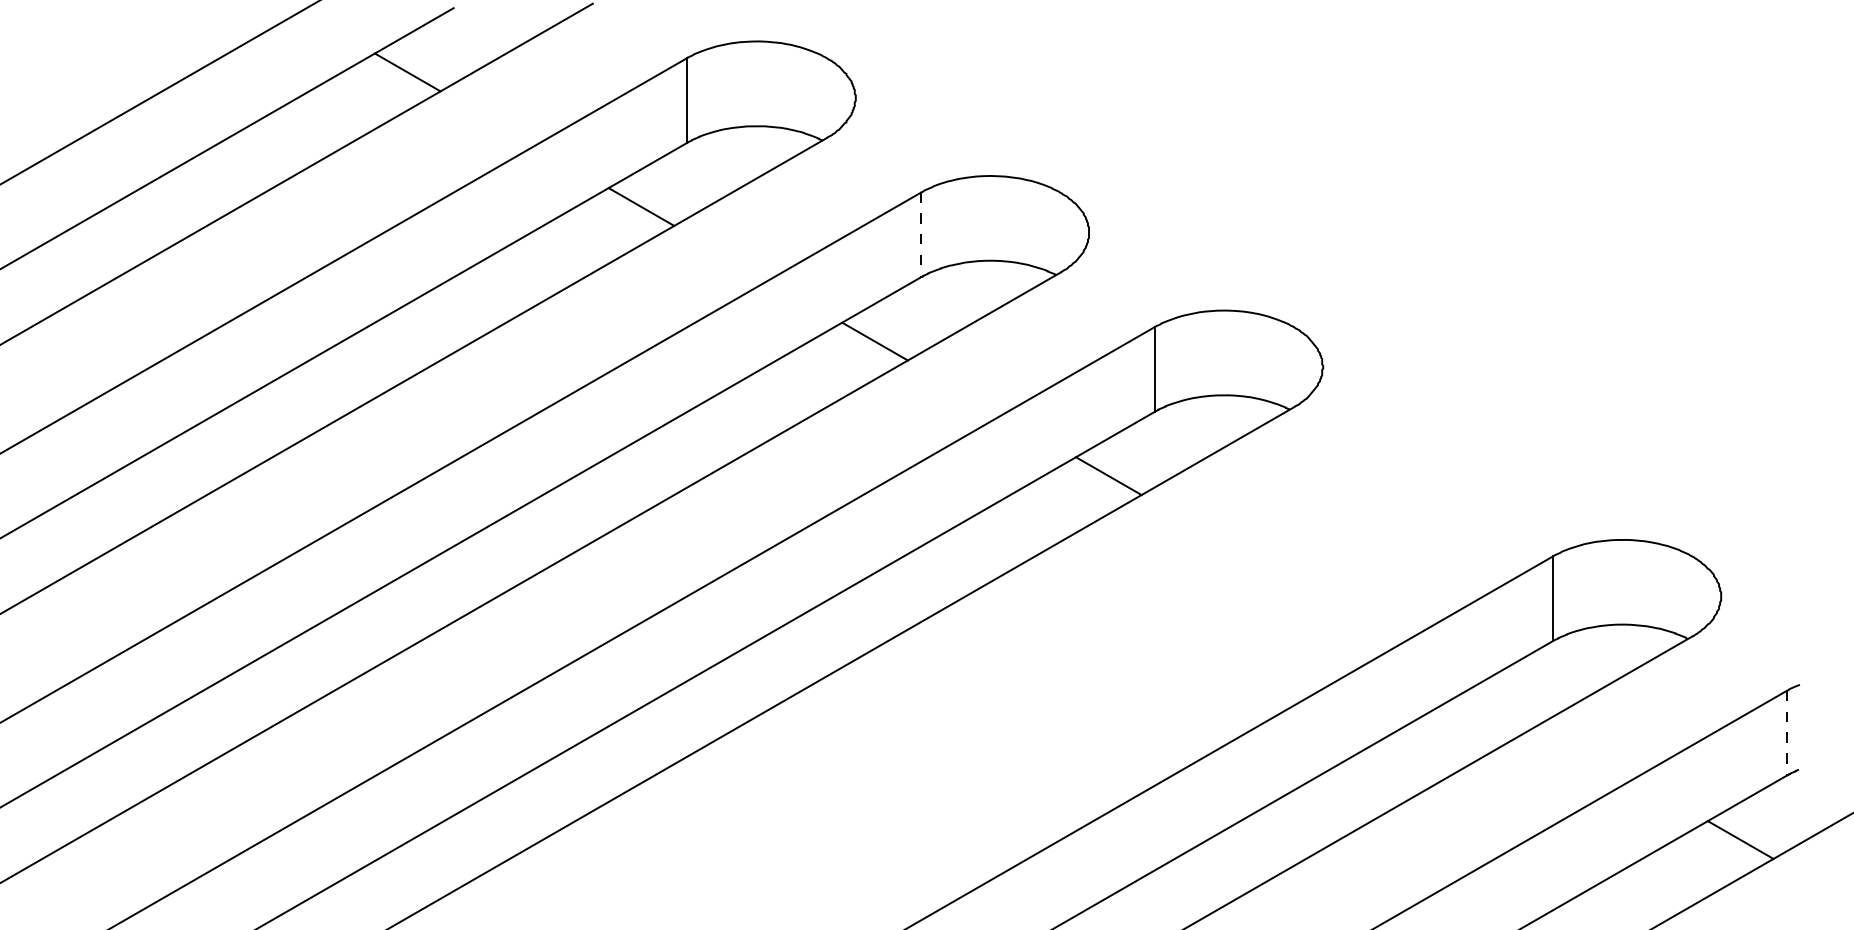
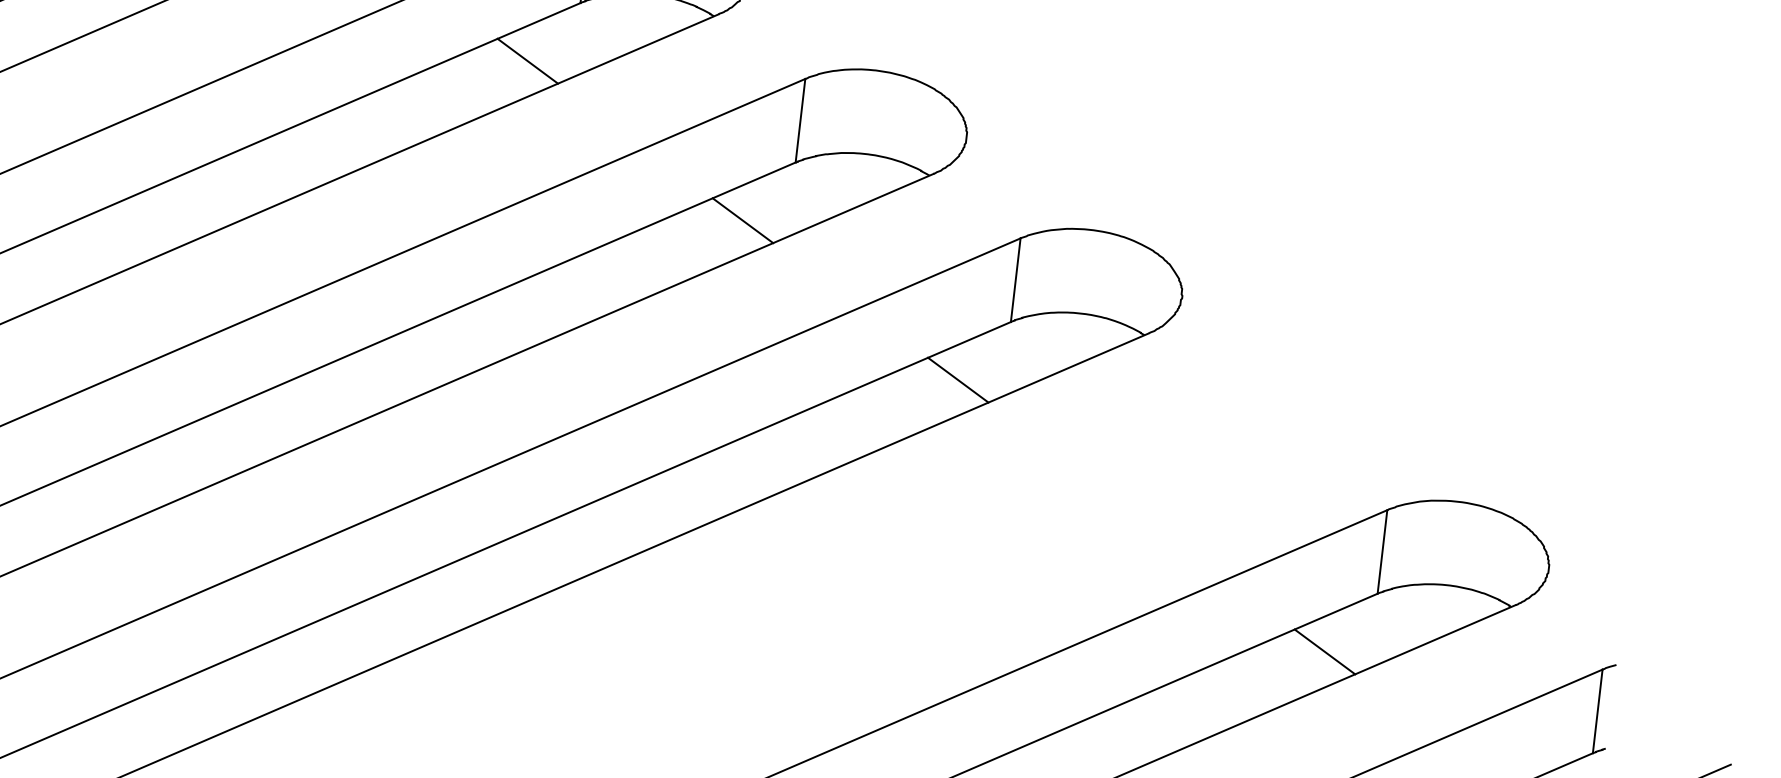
line: (921, 235) -> (800, 121), dashed -> solid
line: (1506, 705) -> (1324, 651), added
line: (1786, 733) -> (1597, 711), dashed -> solid

